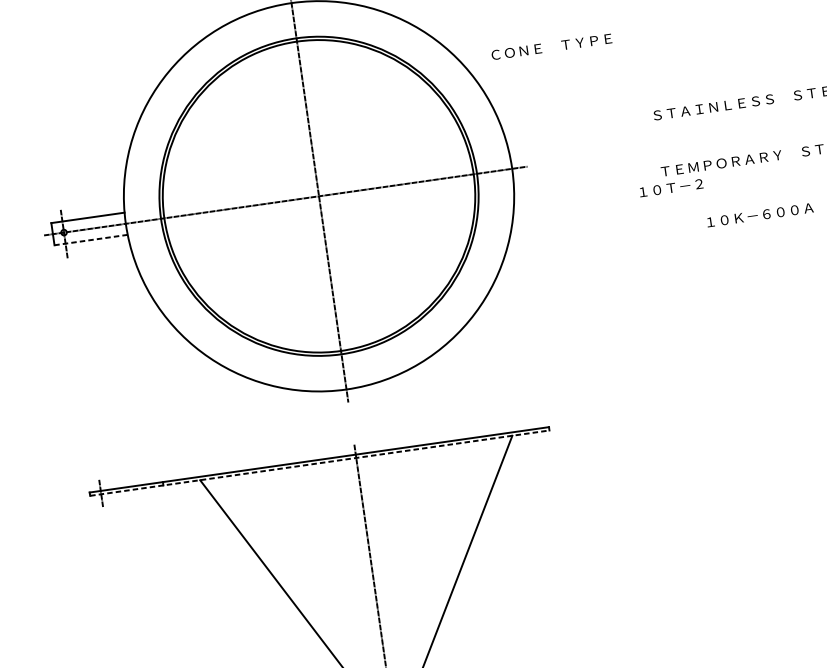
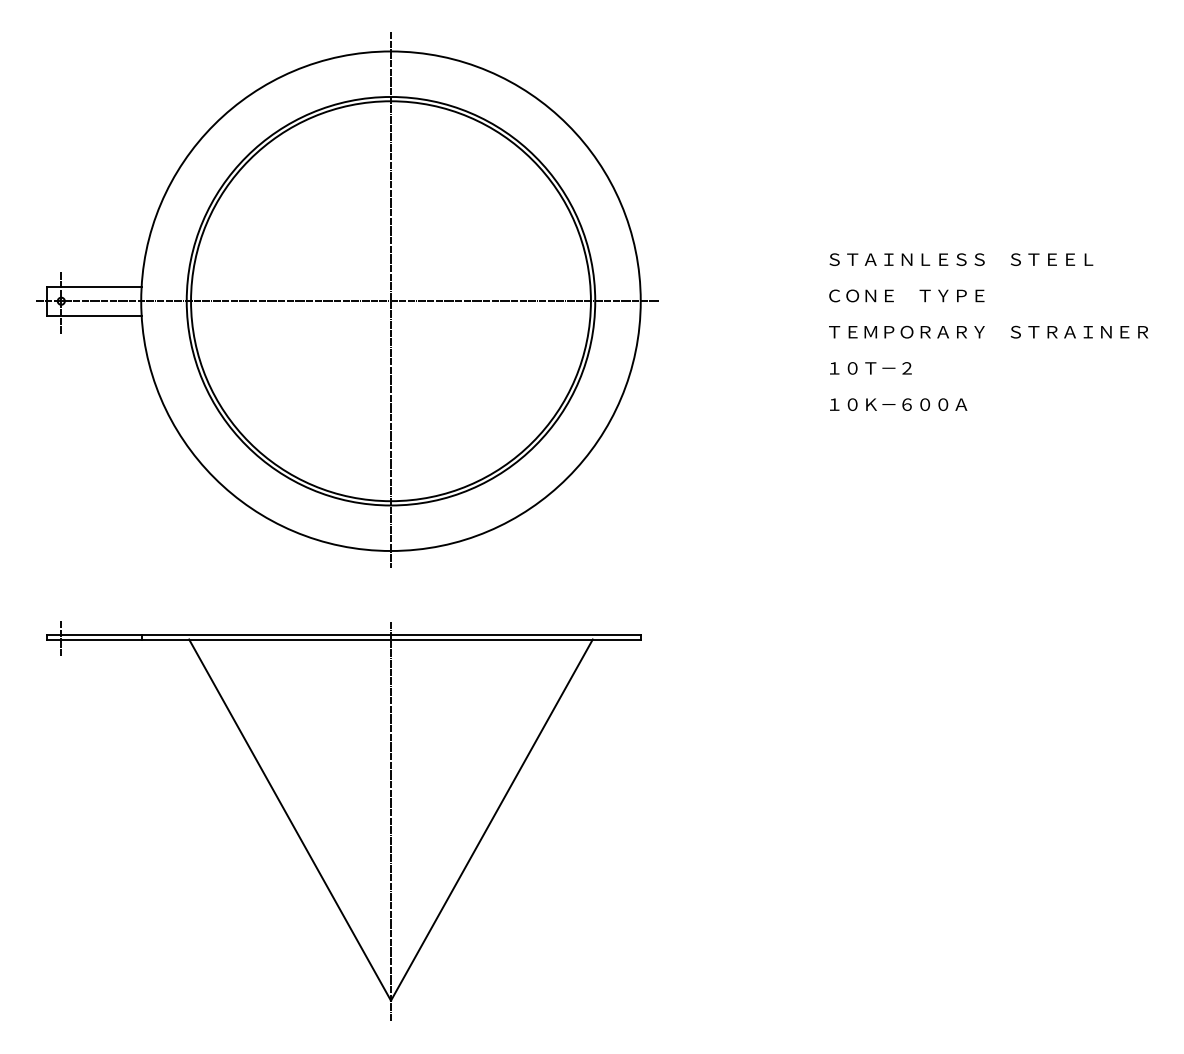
text: (551, 46) -> (906, 295), moved
text: (671, 188) -> (870, 368), moved
text: (760, 215) -> (898, 404), moved
line: (90, 240) -> (93, 315), dashed -> solid
line: (319, 463) -> (343, 639), dashed -> solid

